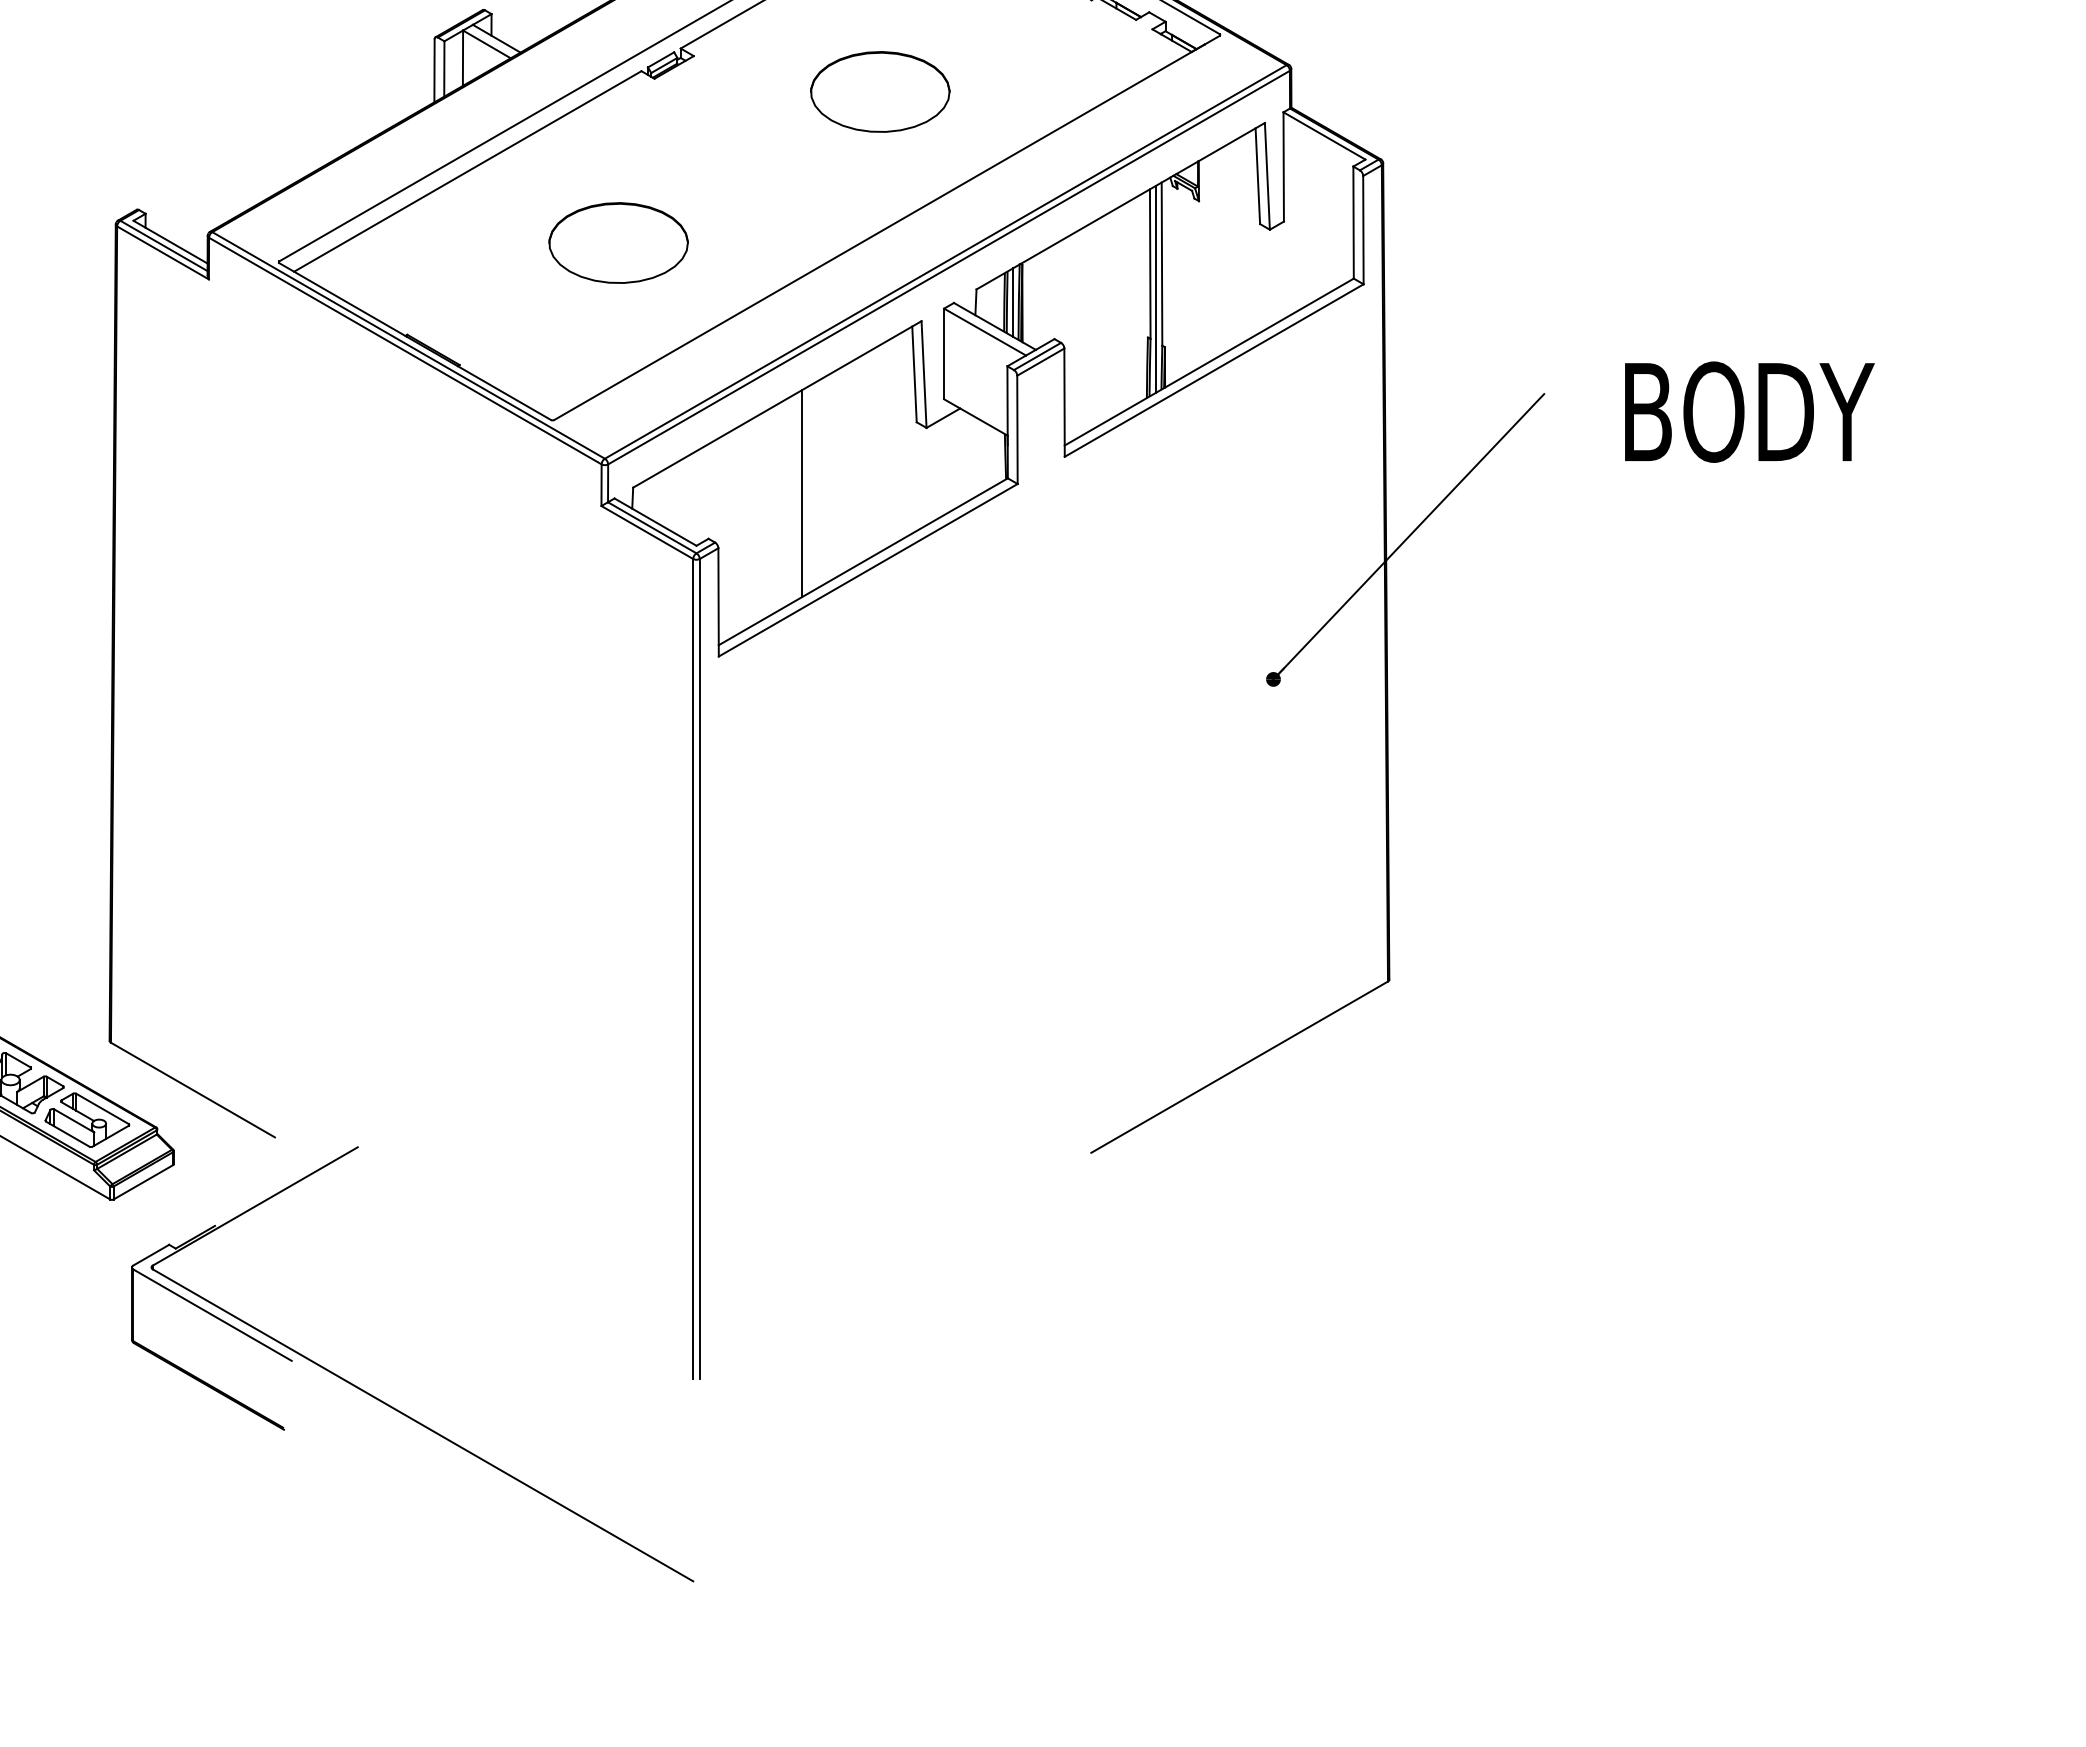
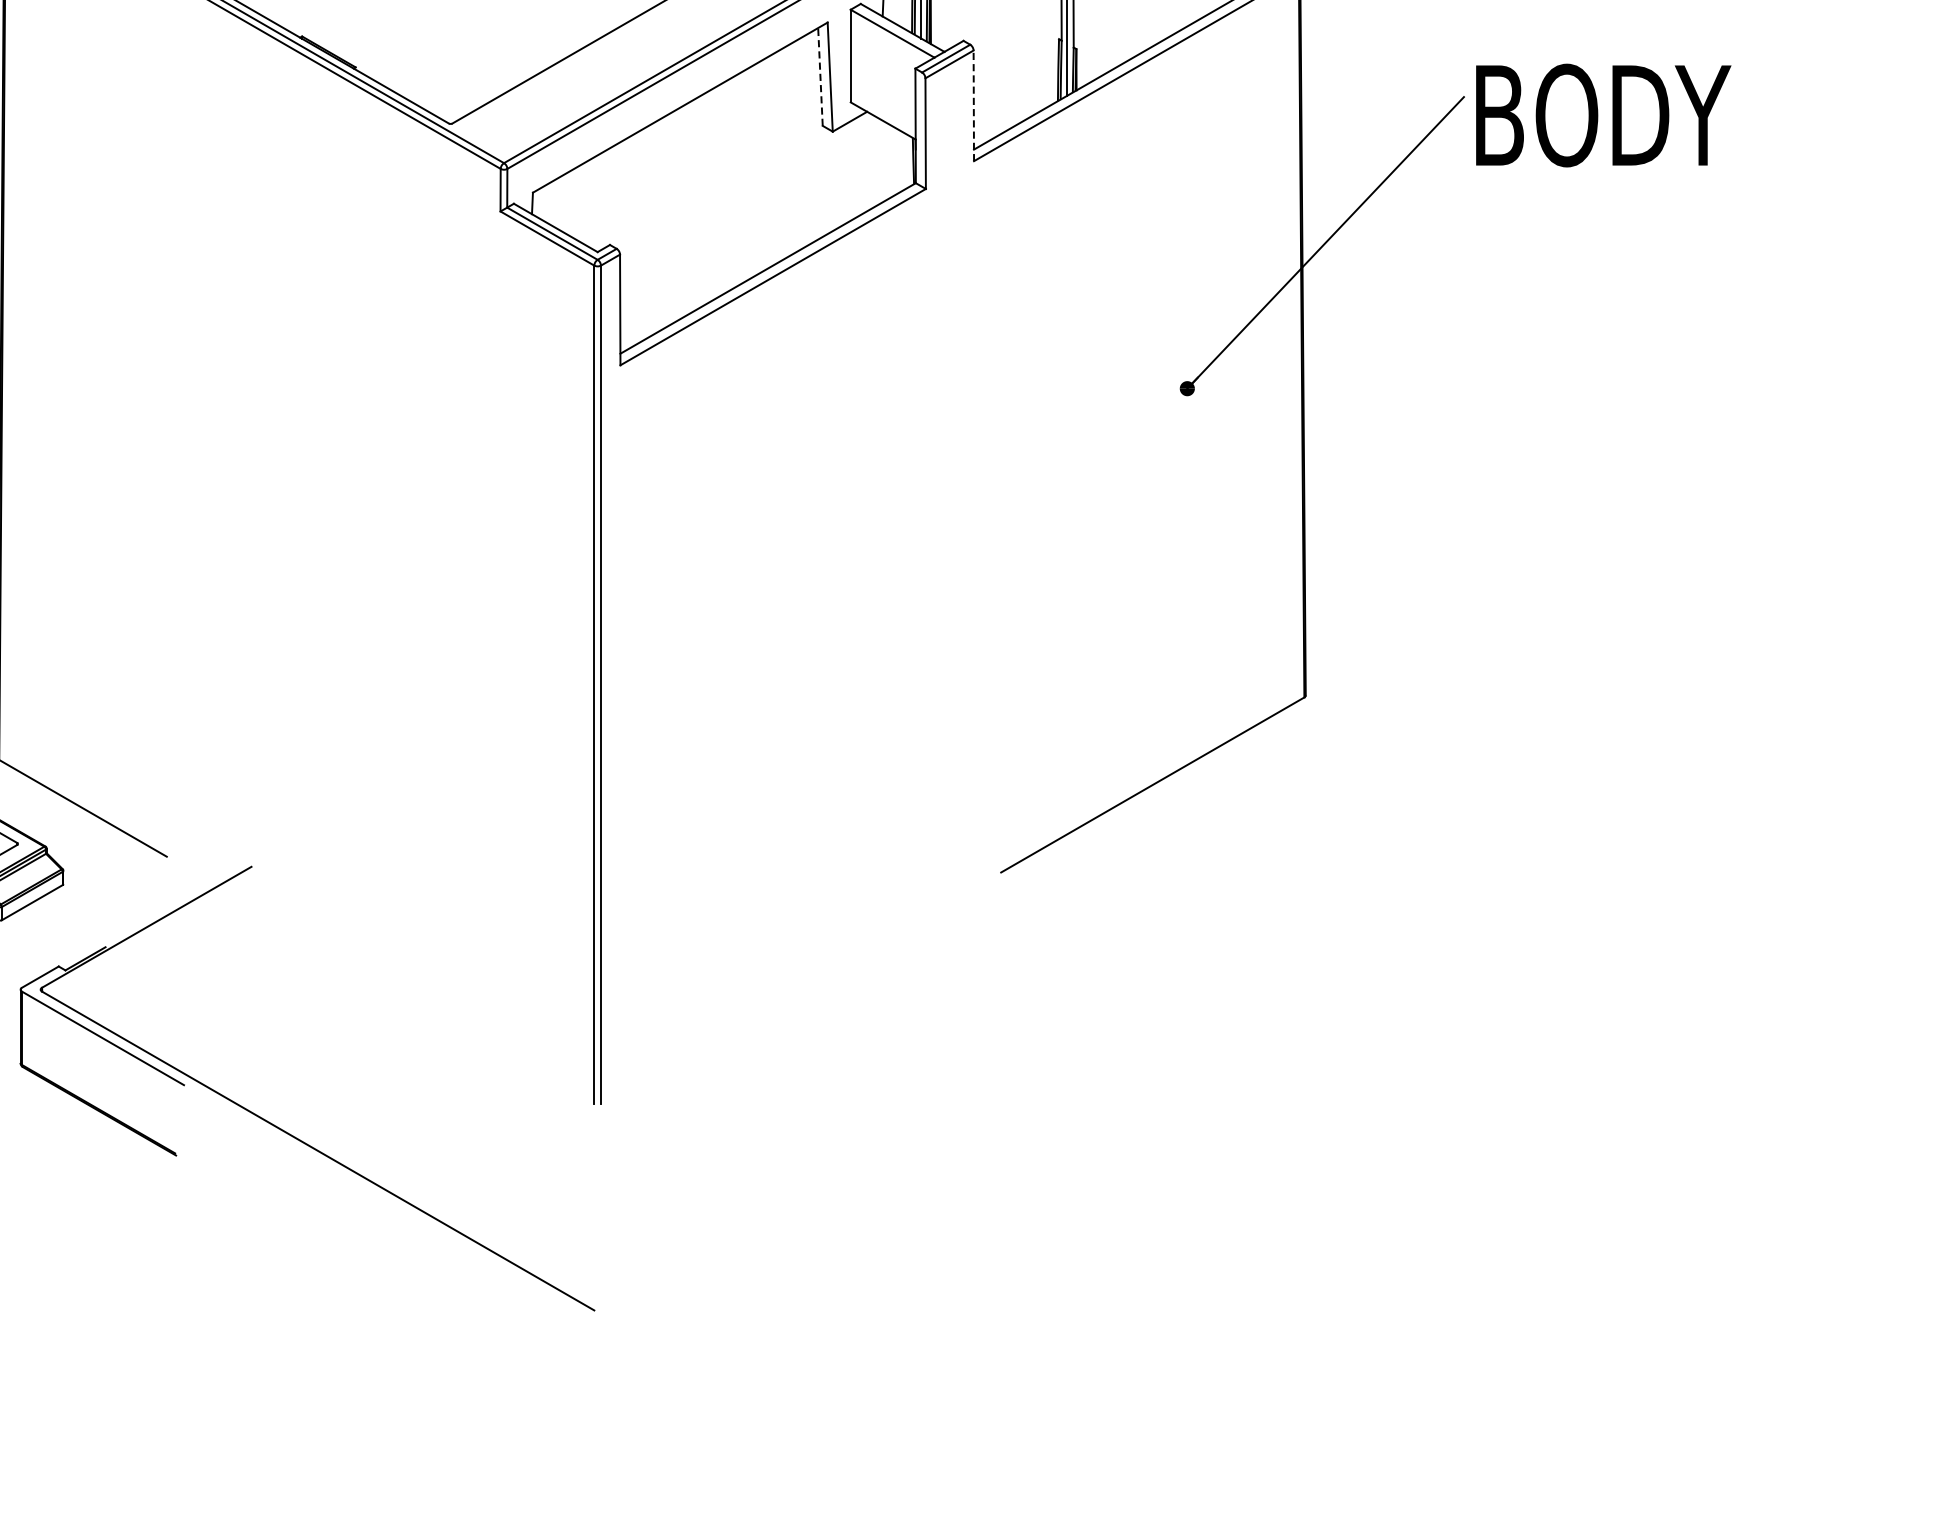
line: (914, 374) -> (820, 77), solid -> dashed
line: (1064, 402) -> (973, 105), solid -> dashed
text: (1749, 411) -> (1603, 114), moved
line: (802, 492) -> (705, 197), removed

